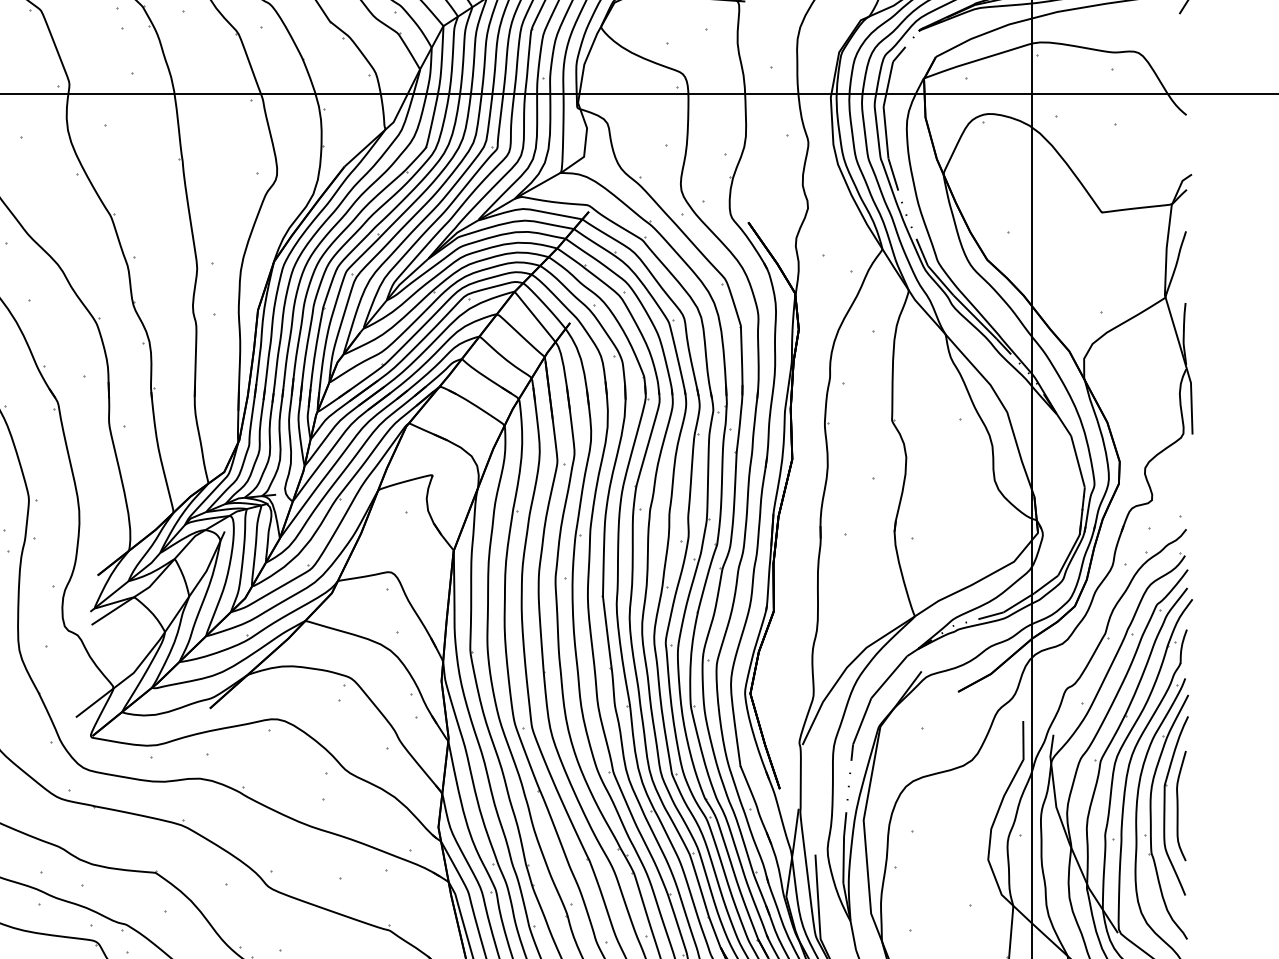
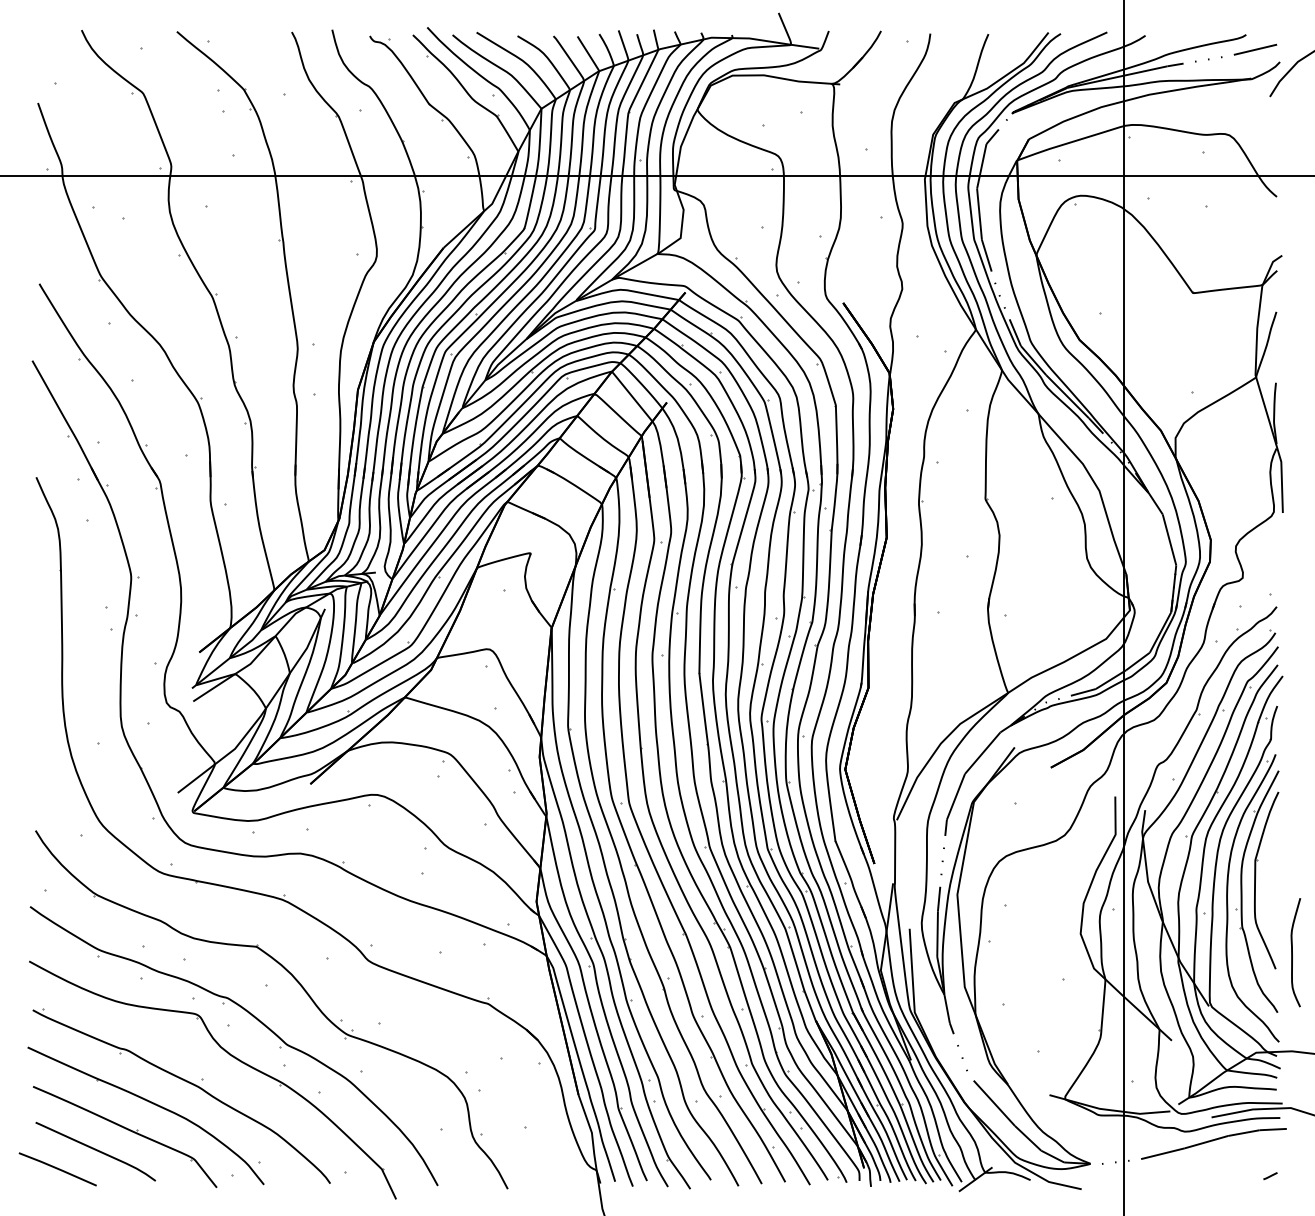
curve: (1178, 805) -> (1292, 952), moved

